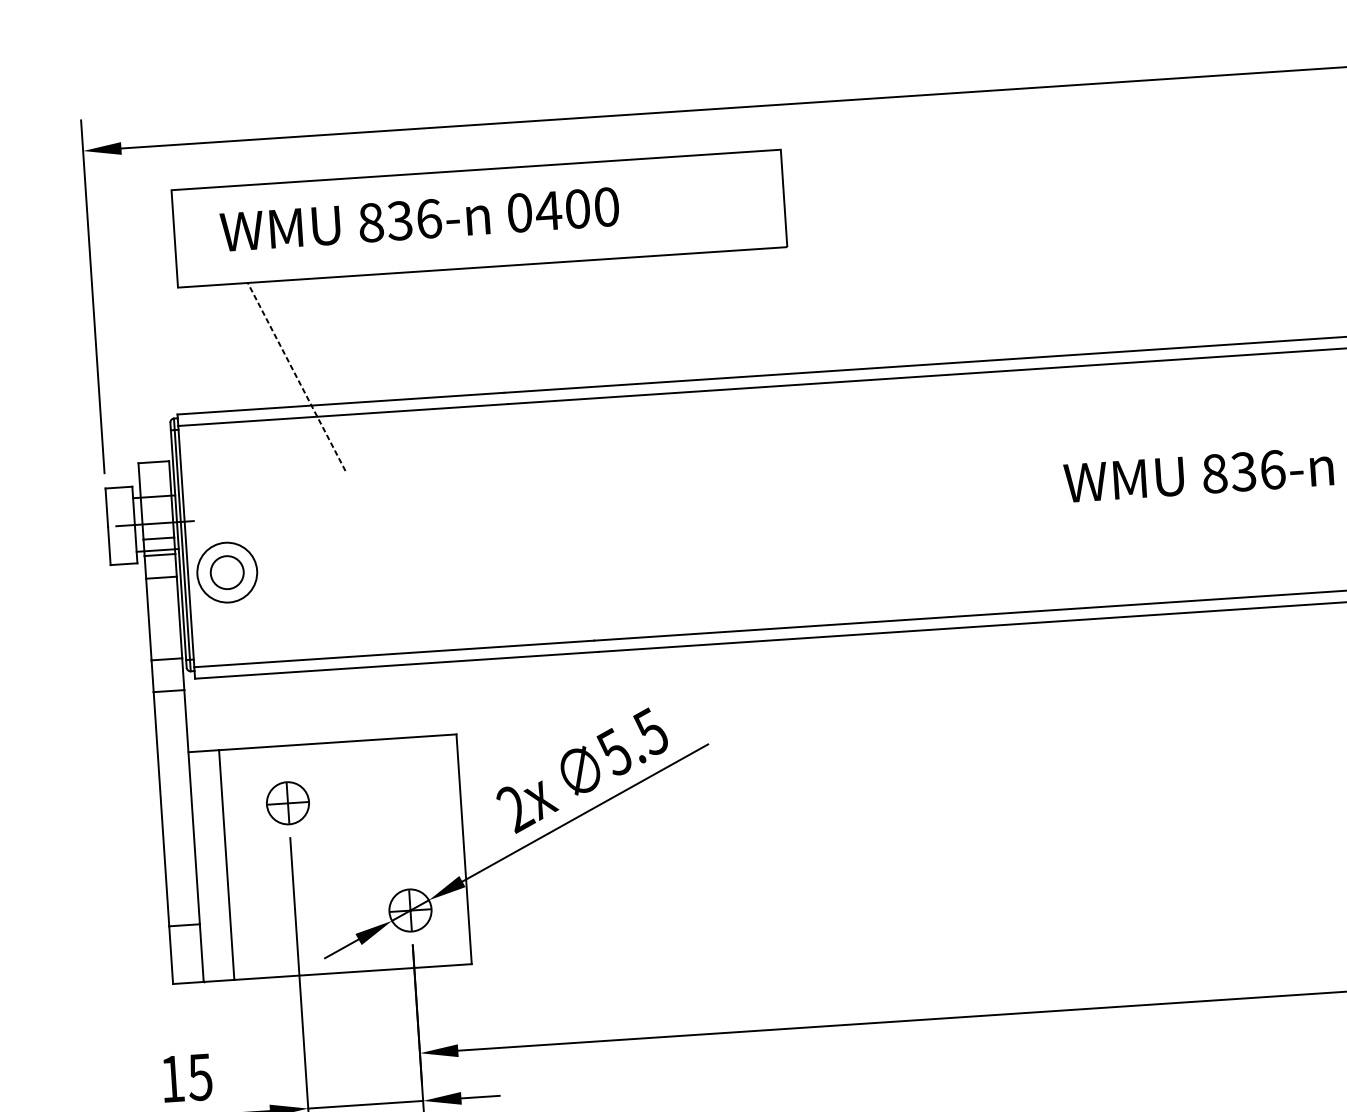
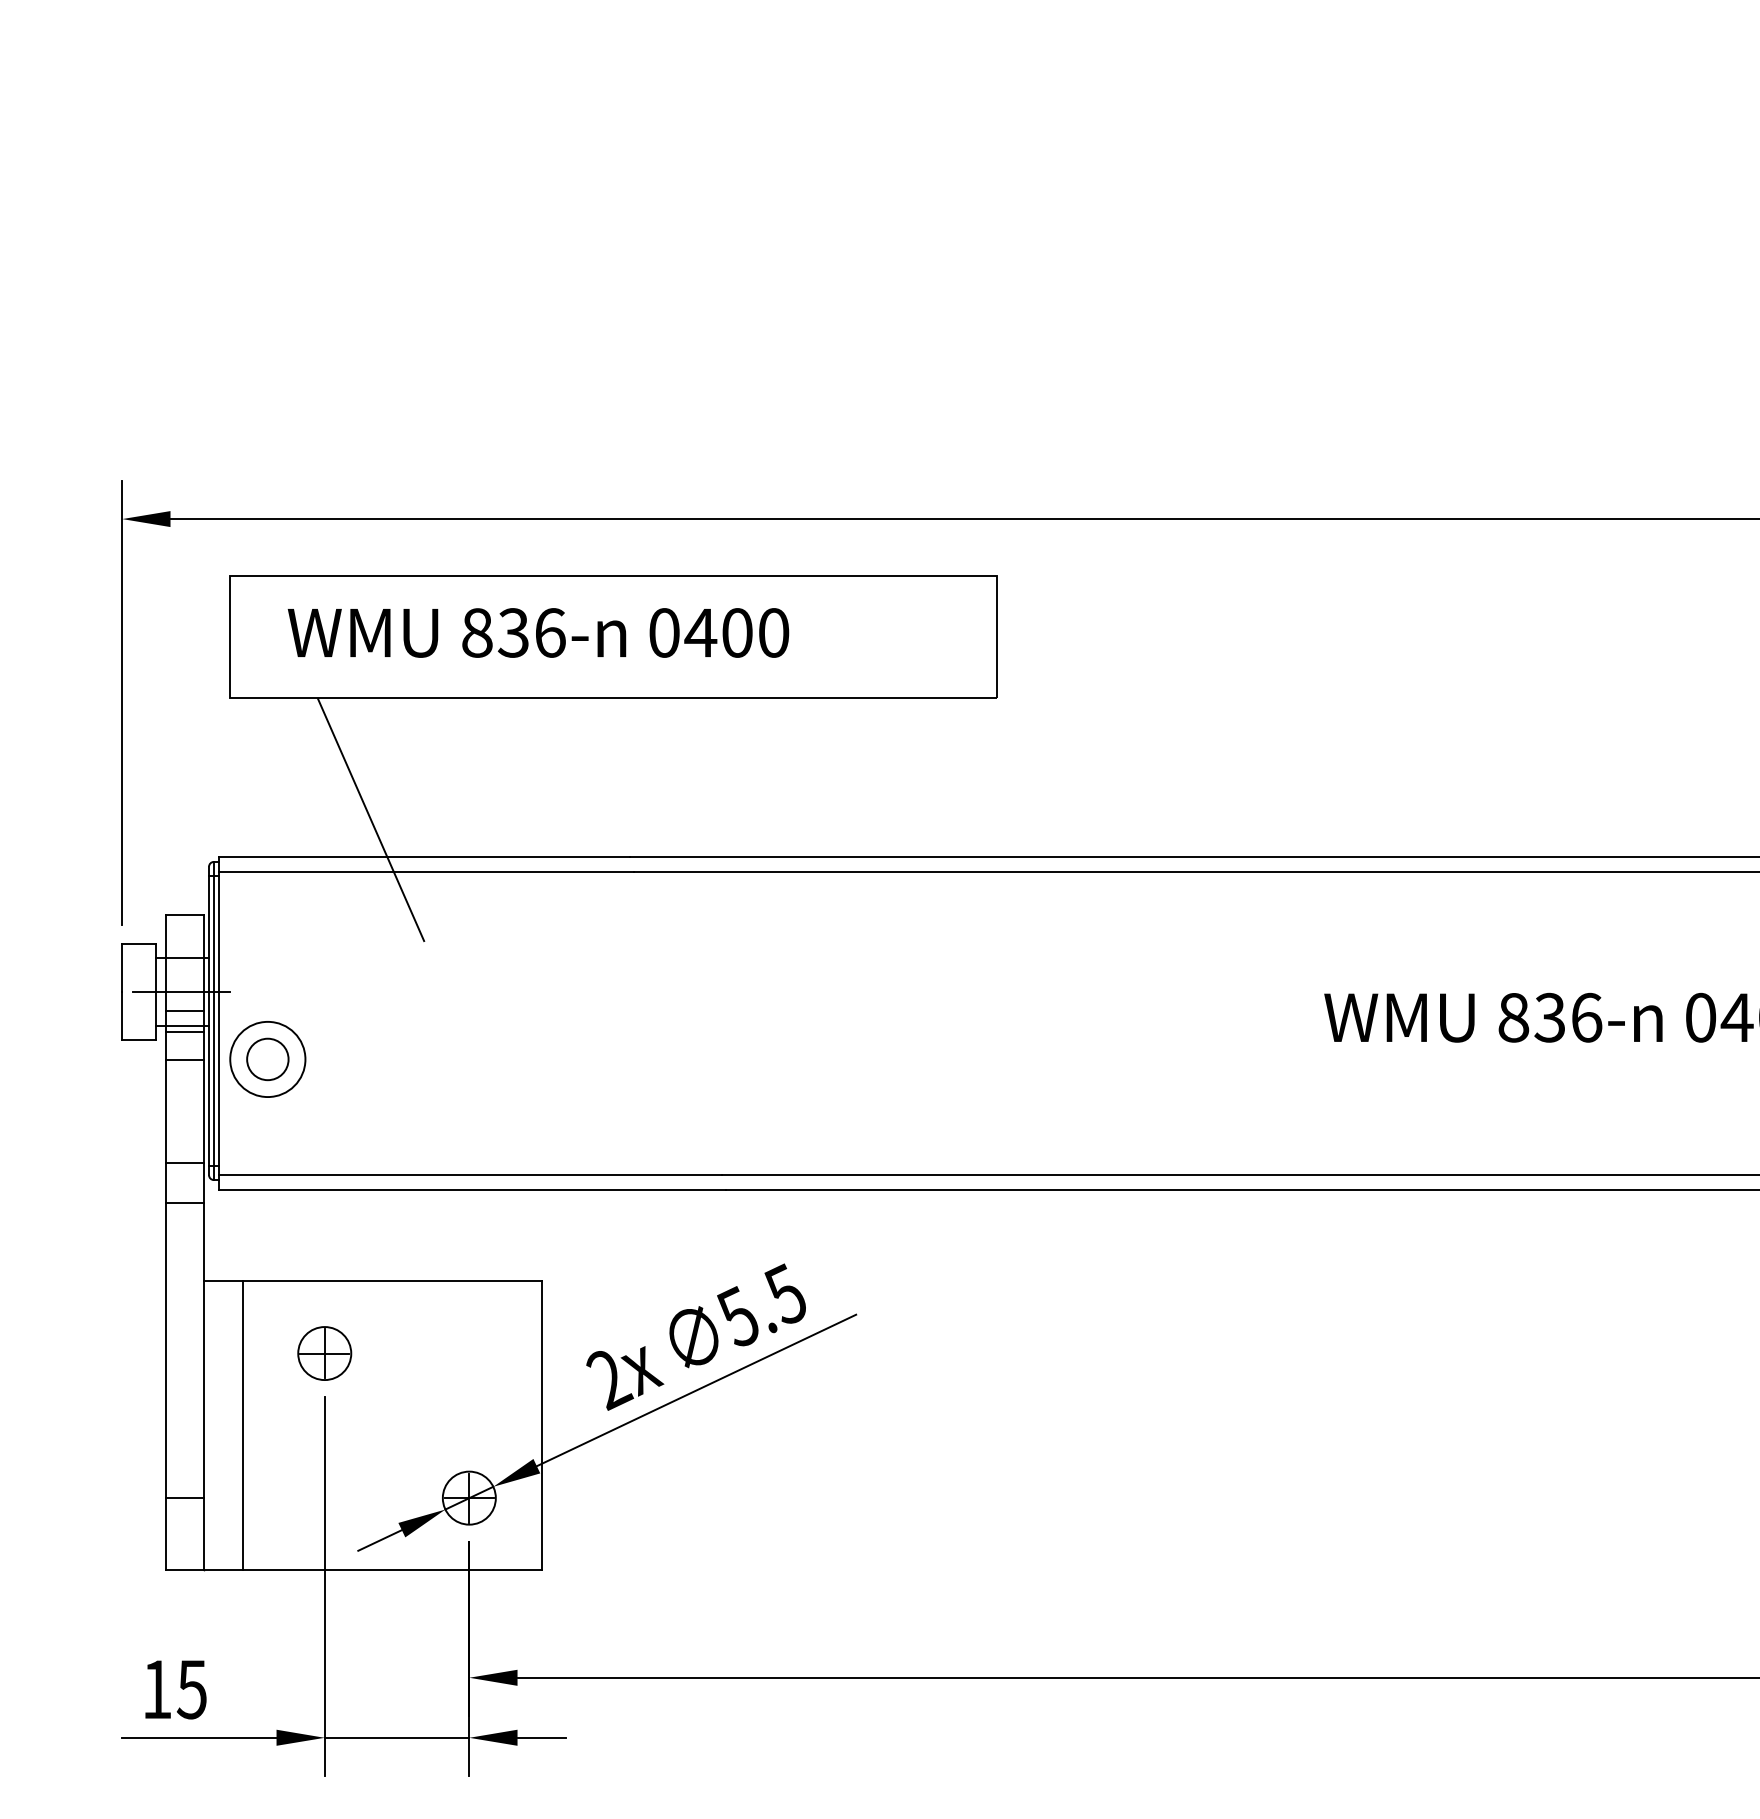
line: (296, 376) -> (370, 819), dashed -> solid

